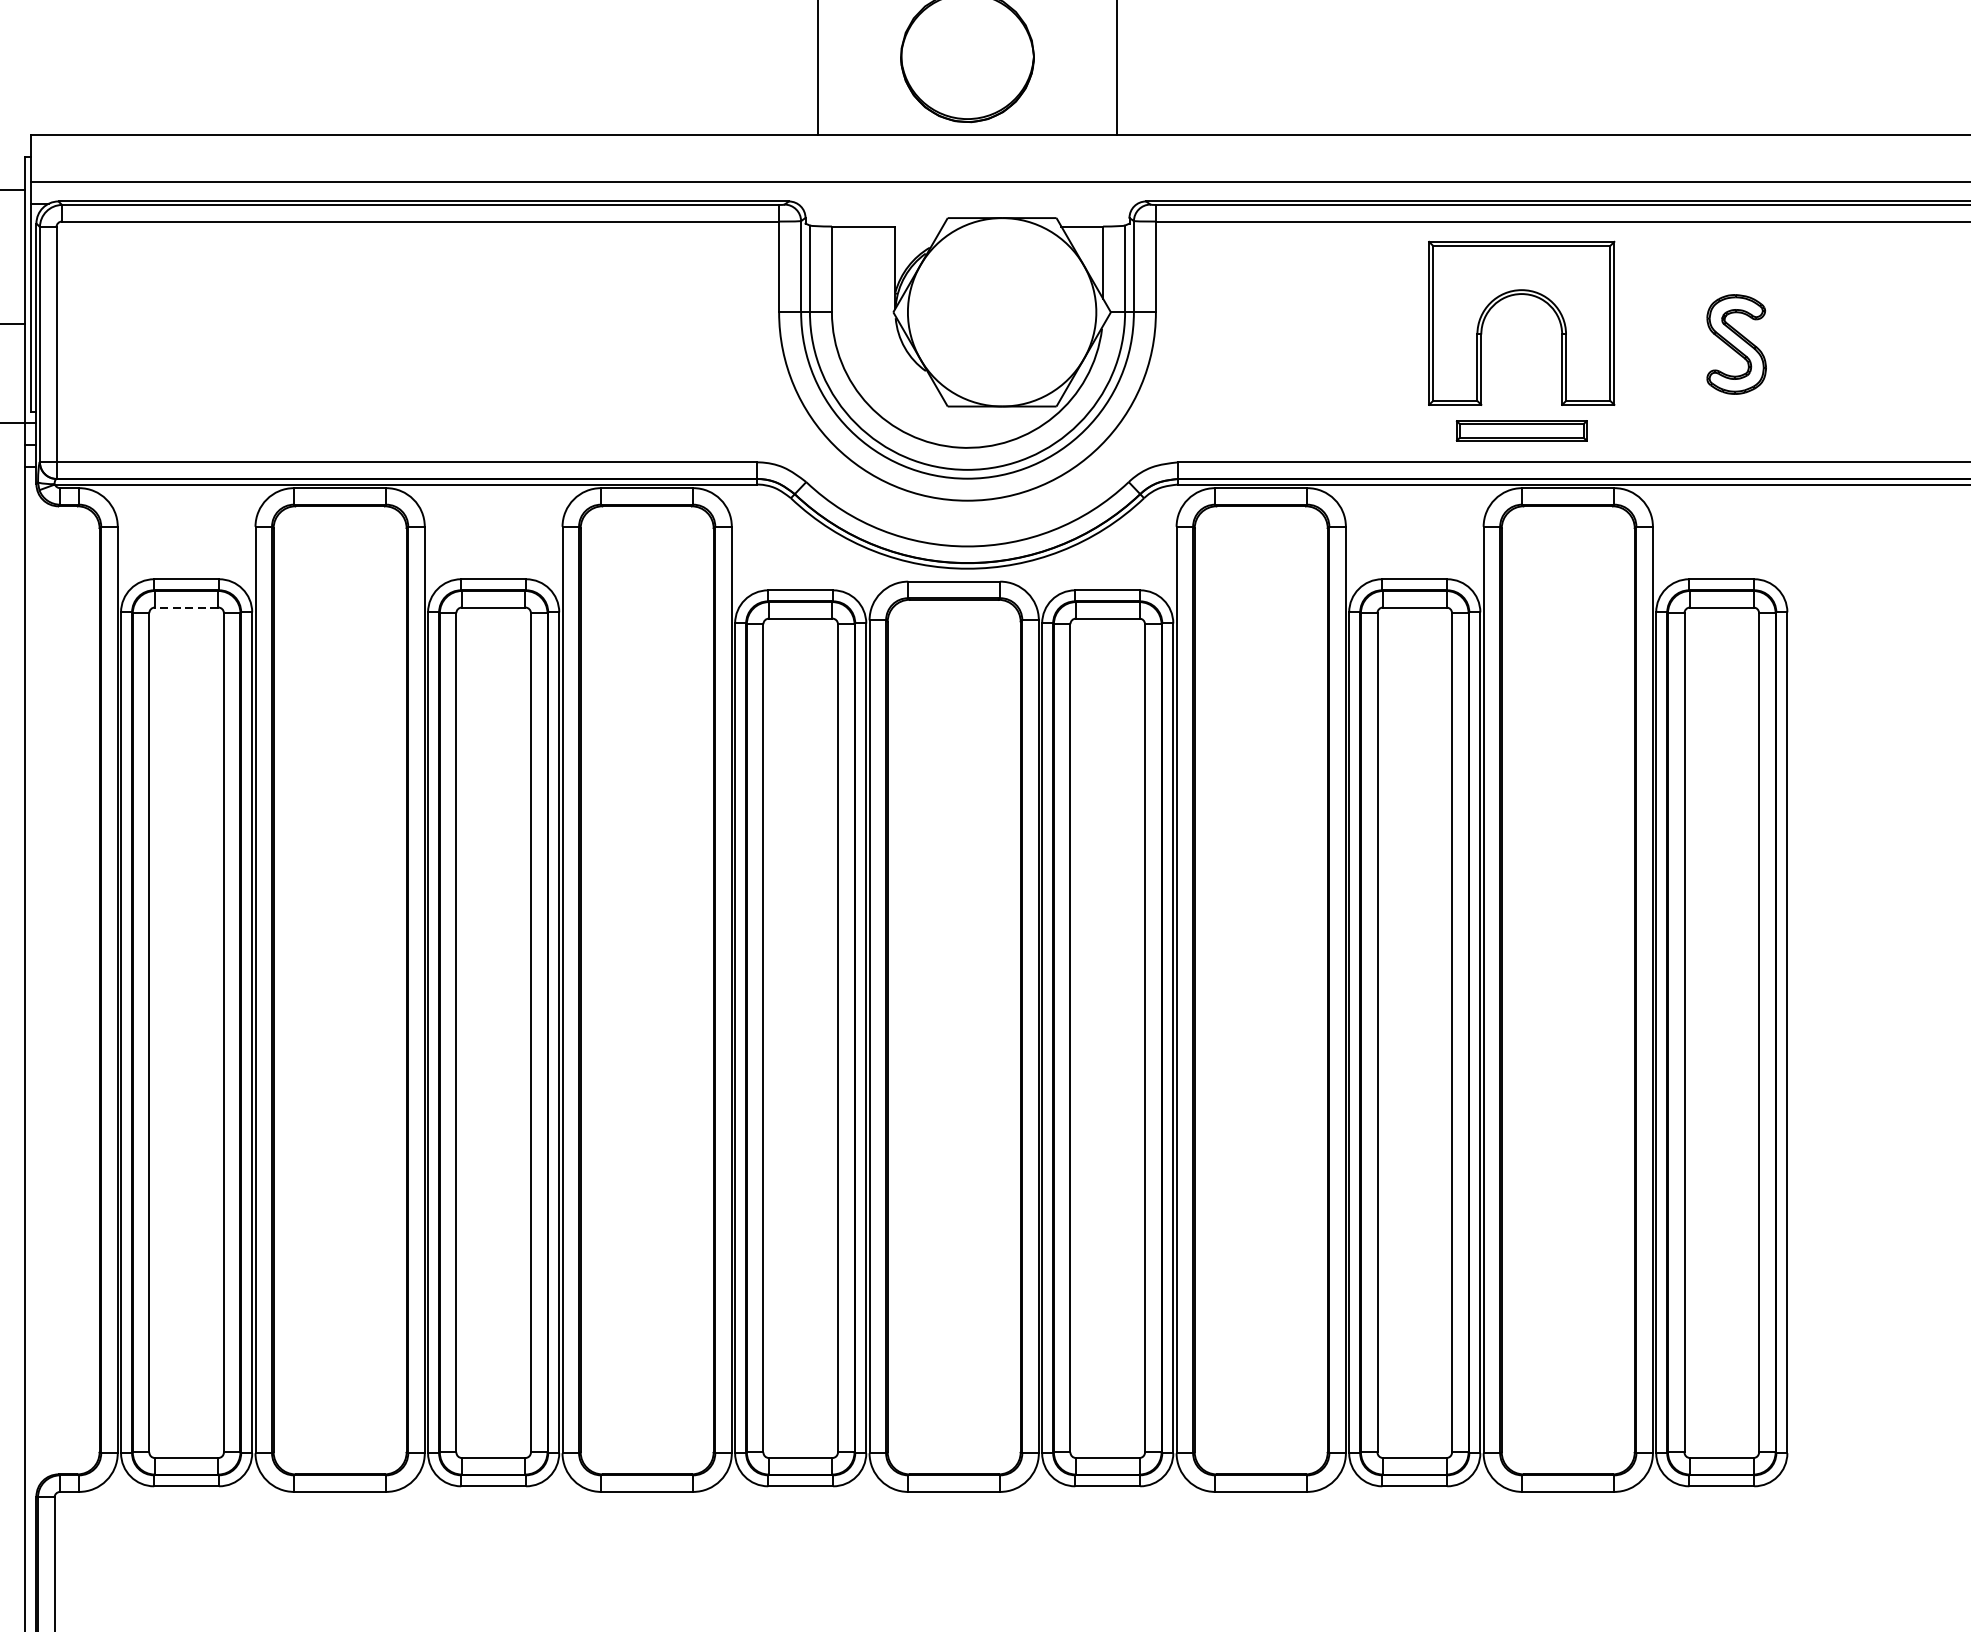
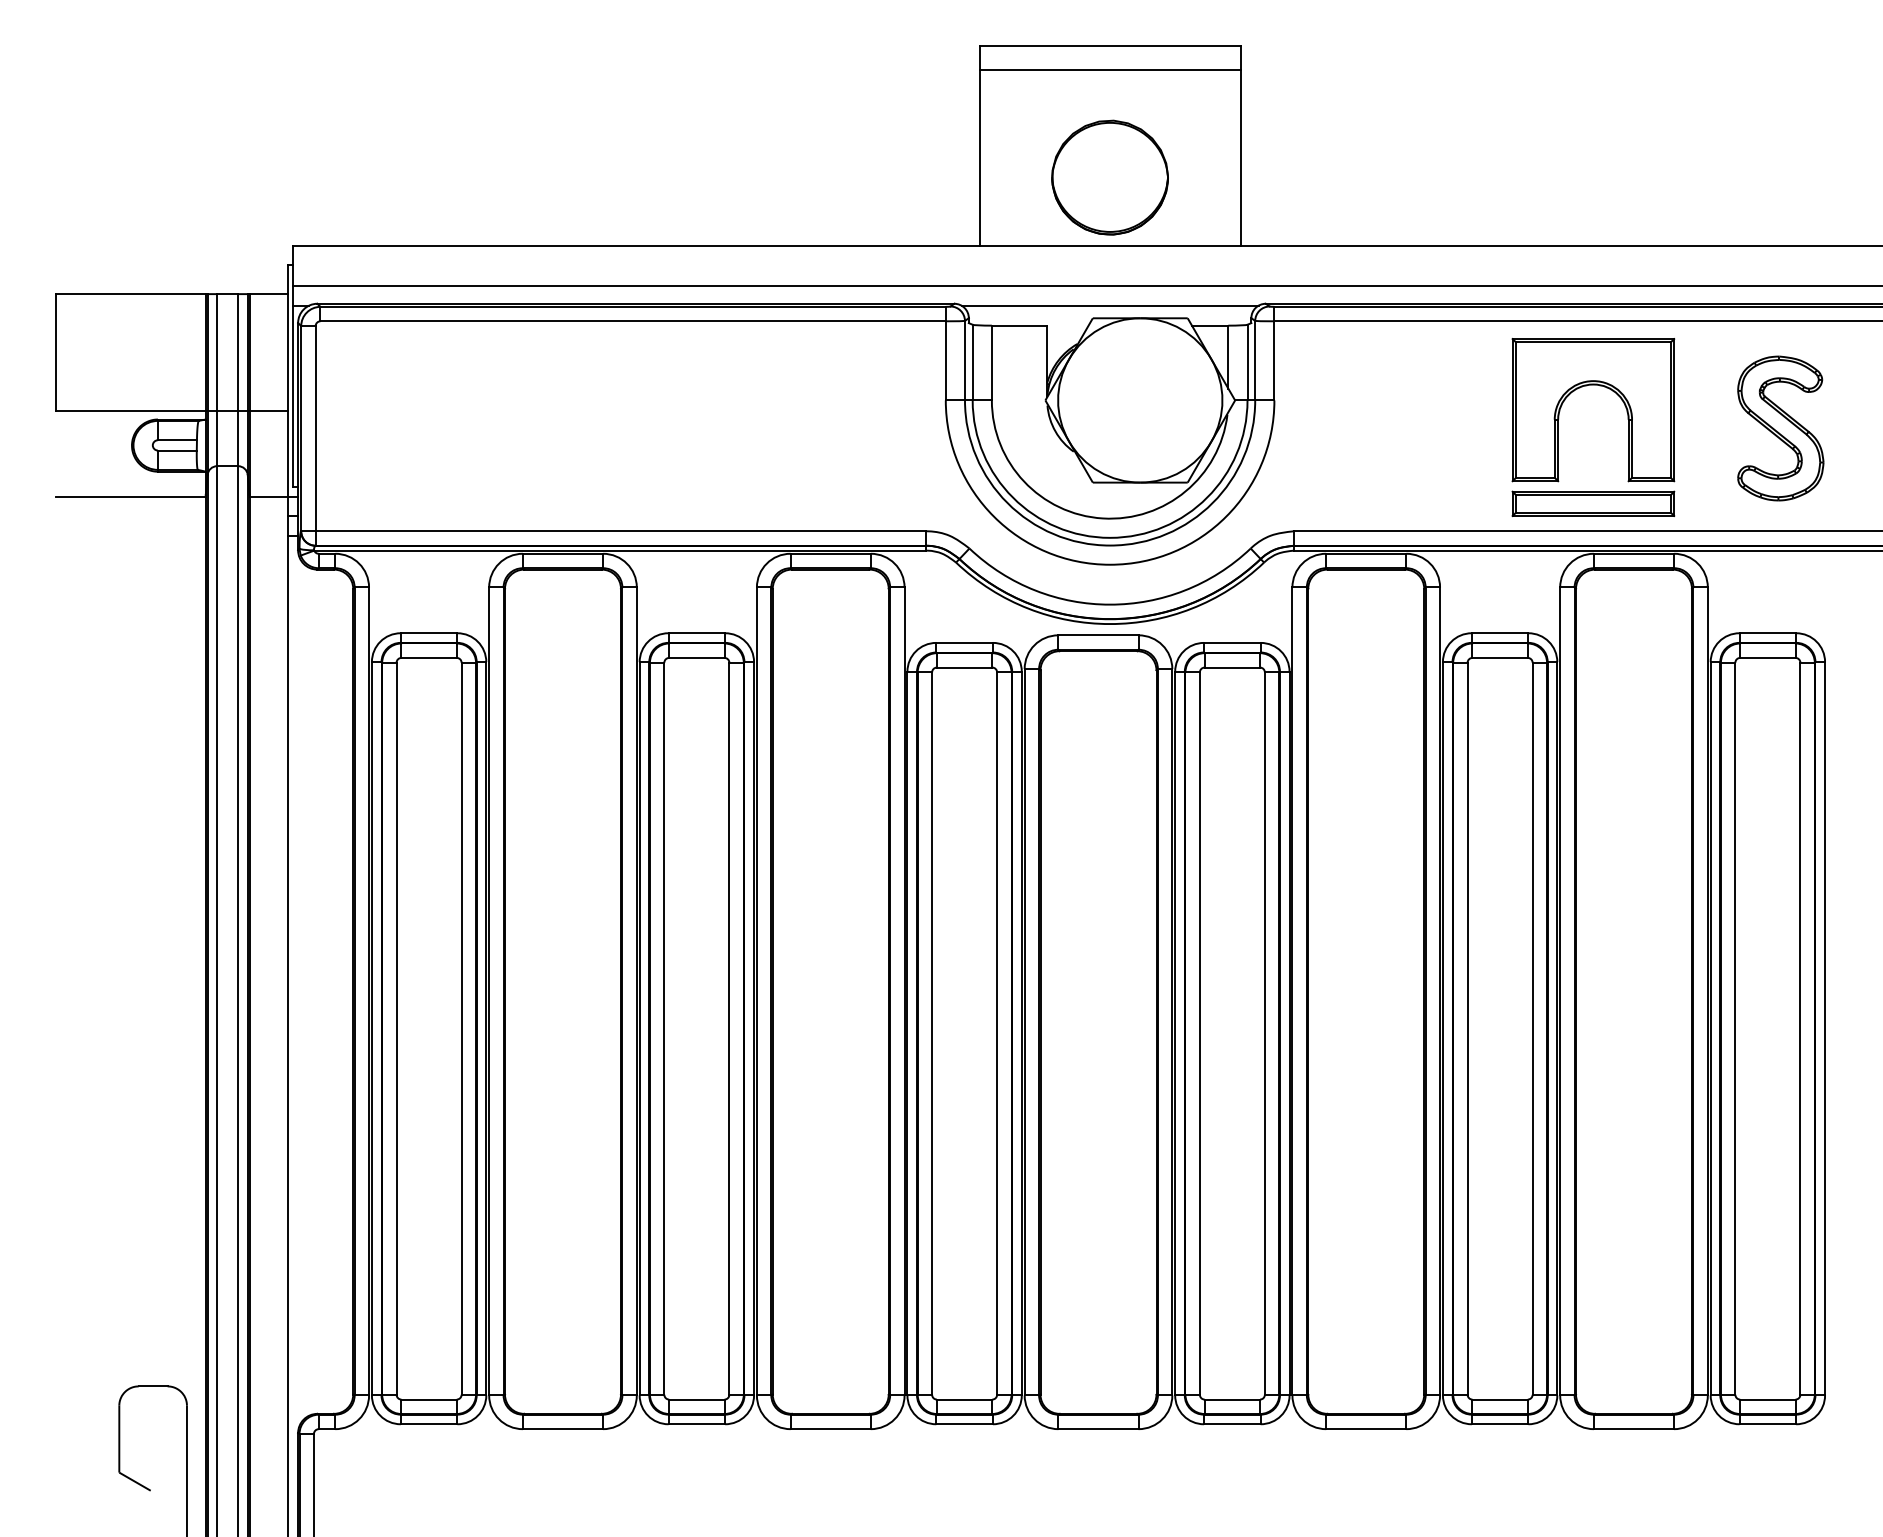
line: (966, 203) -> (1109, 305), added
part: (1736, 344) -> (1780, 428), size x1.67
part: (1521, 430) -> (1593, 503), size x1.43
line: (187, 607) -> (429, 657), dashed -> solid

